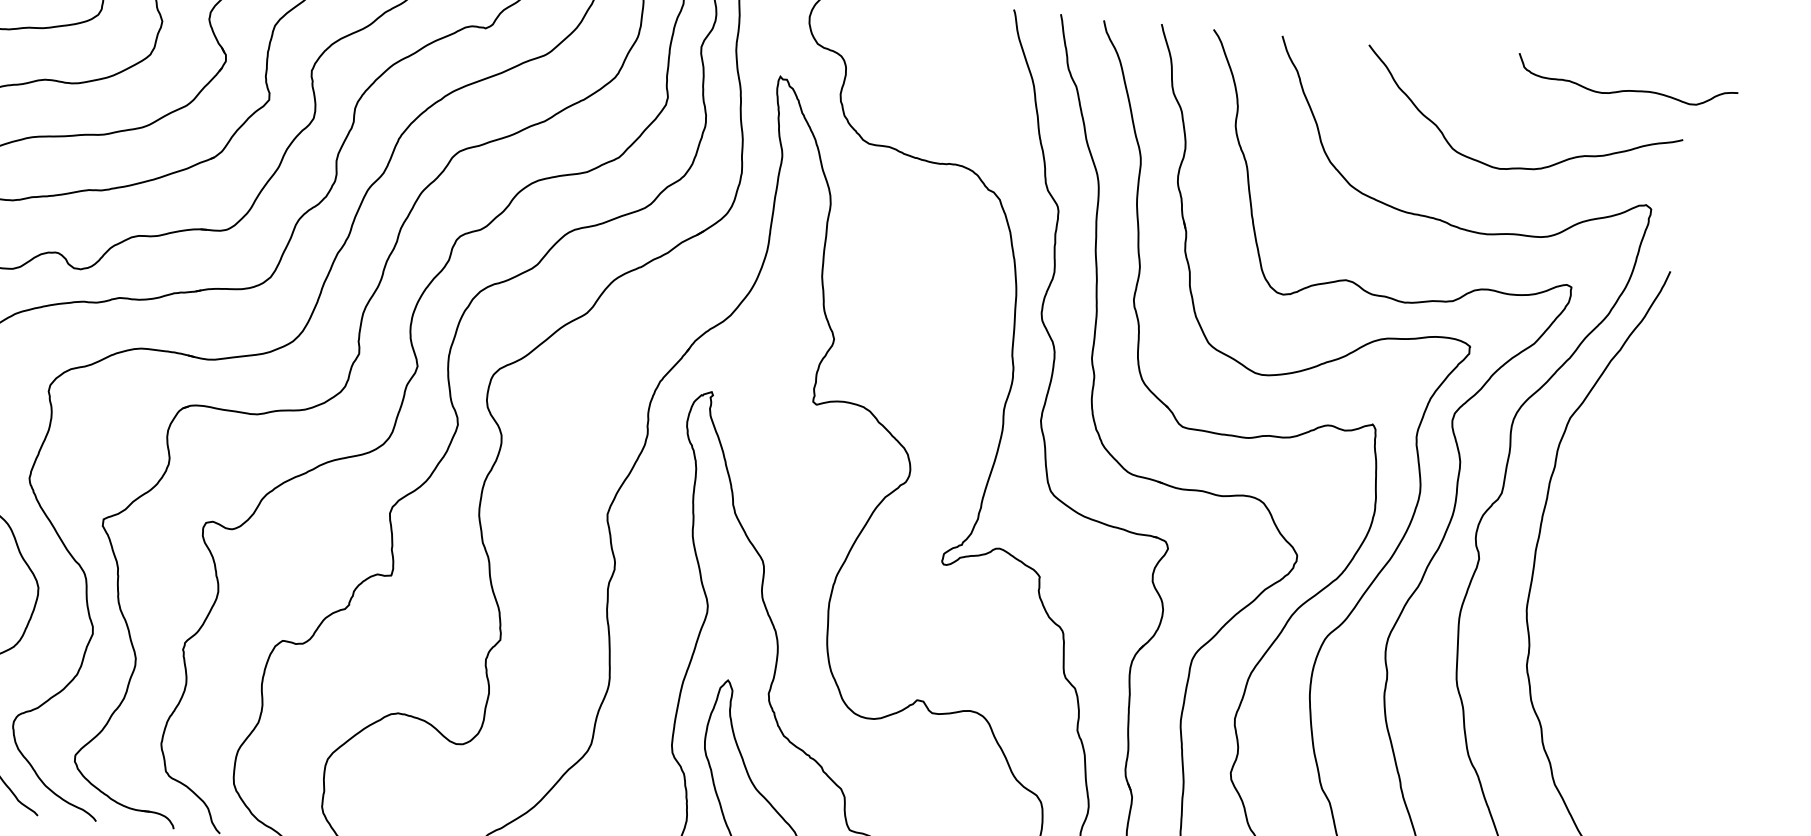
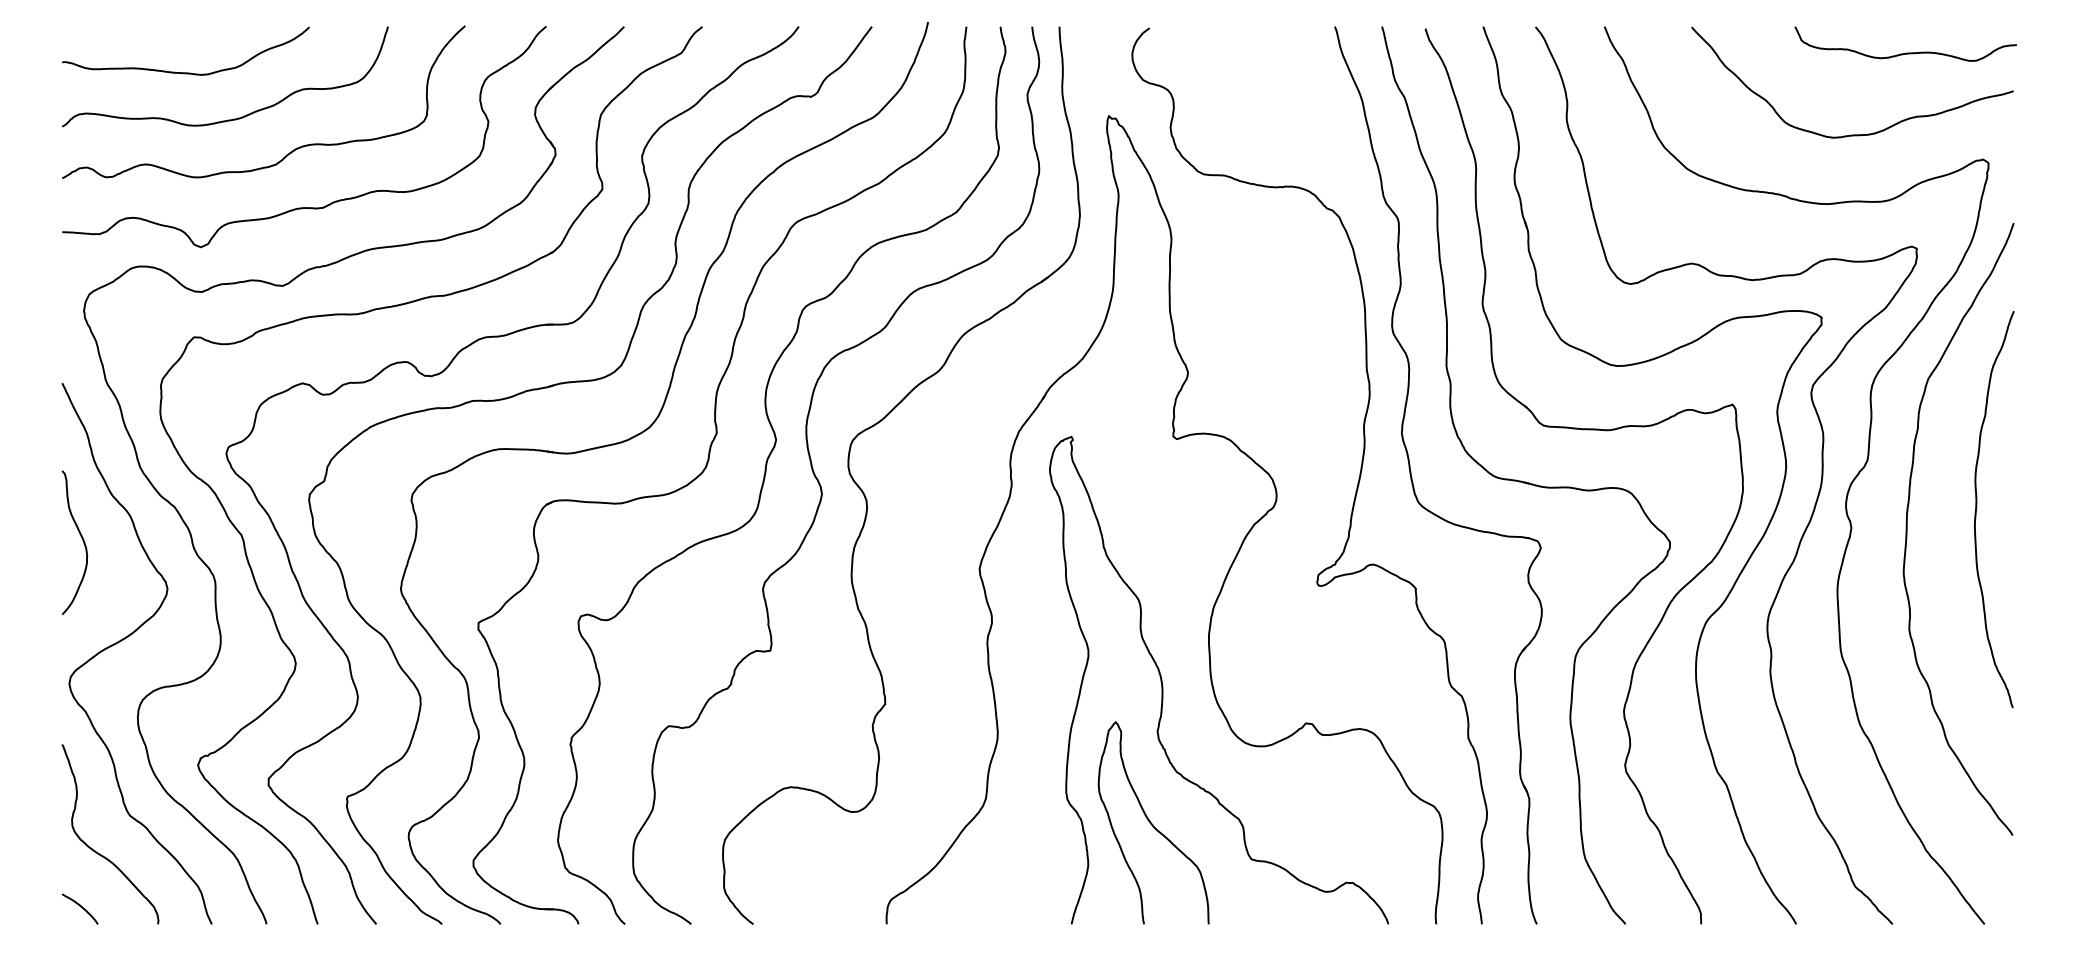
curve: (1627, 89) -> (1906, 52), moved
curve: (1606, 550) -> (1977, 507), added

